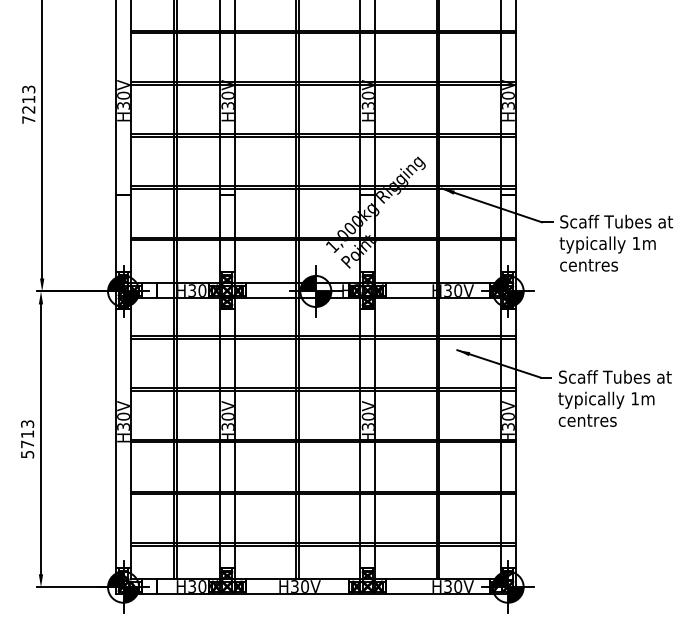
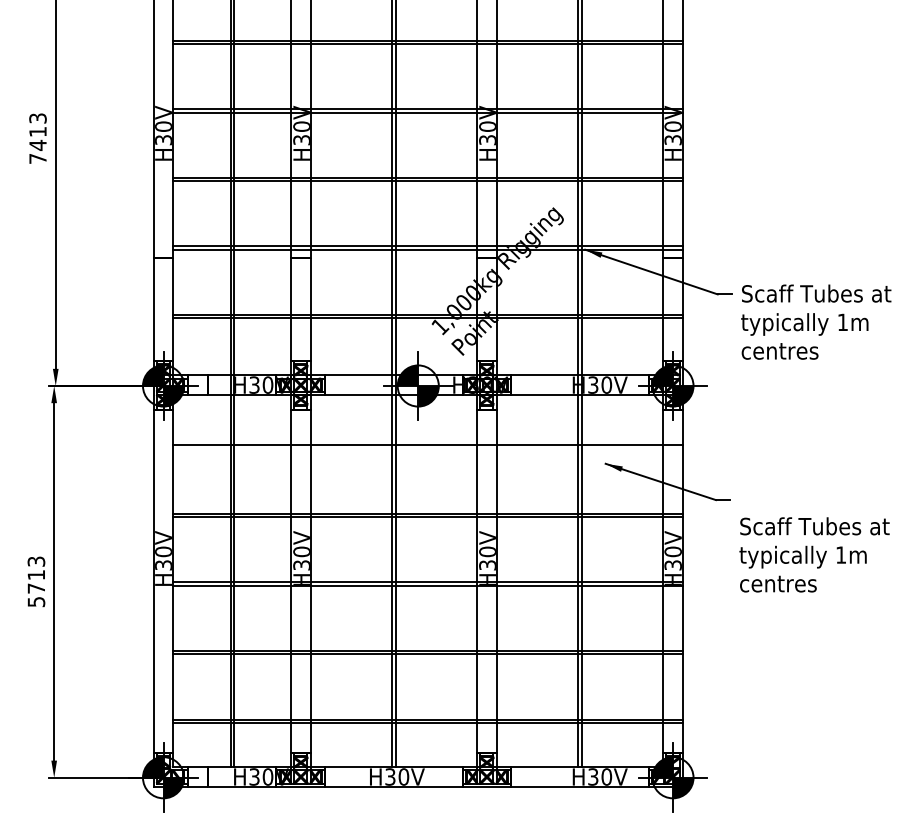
text: (28, 109) -> (37, 145), 7213 -> 7413
line: (322, 338) -> (427, 448), removed
text: (615, 398) -> (814, 554), moved

